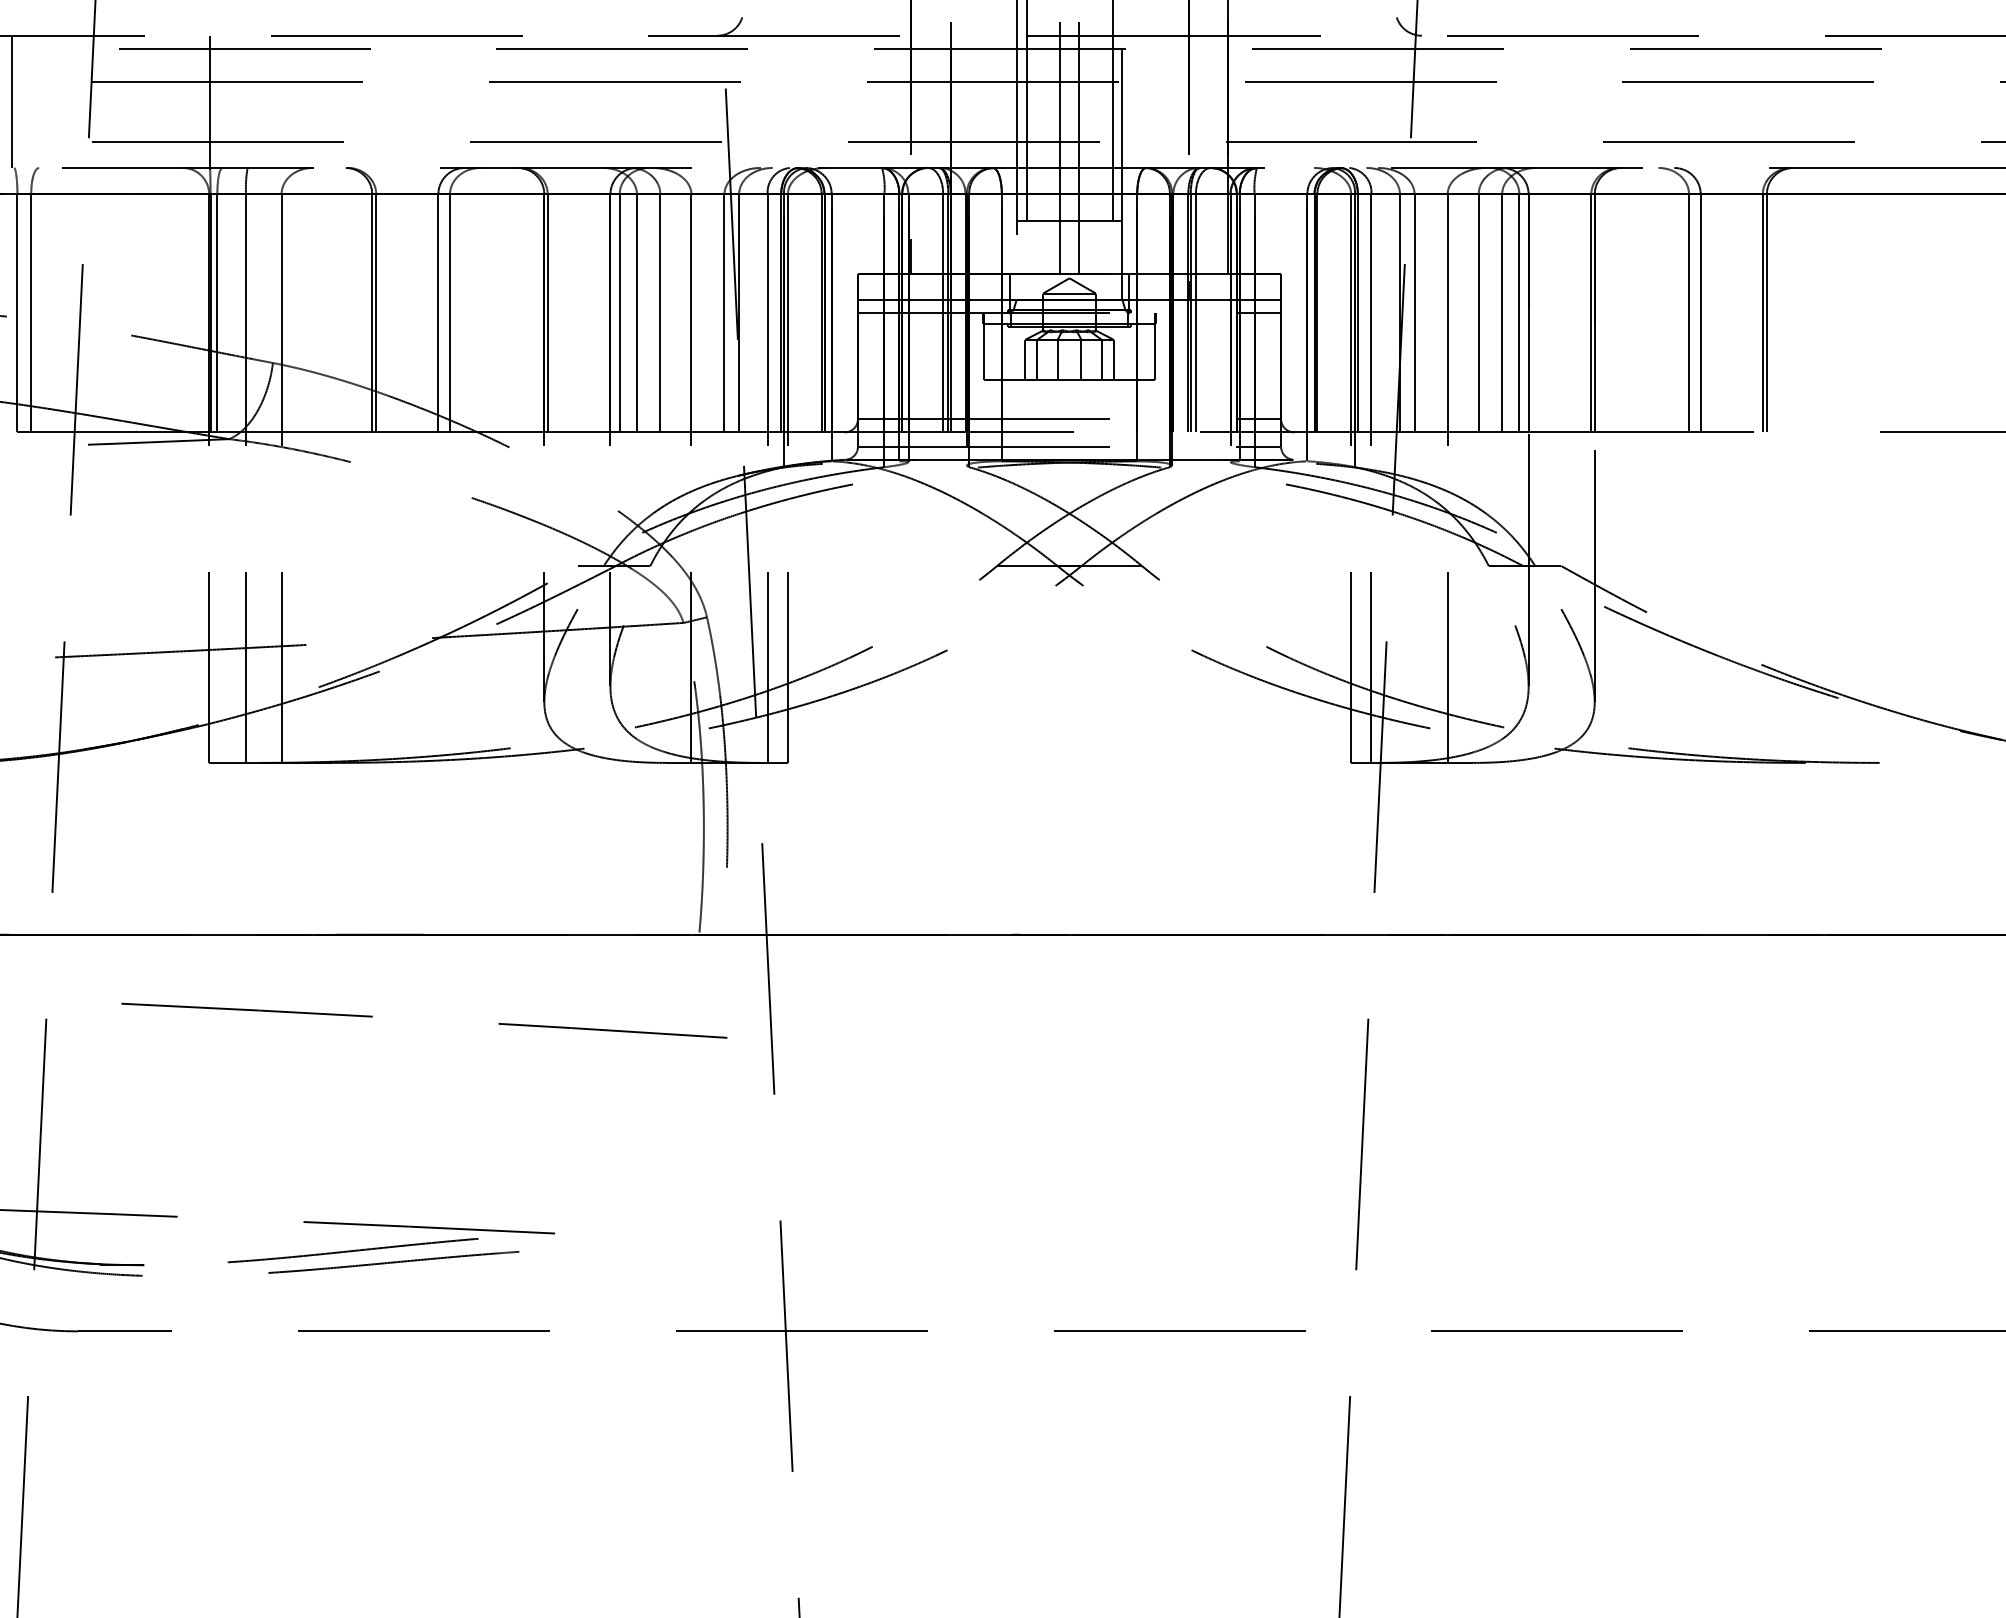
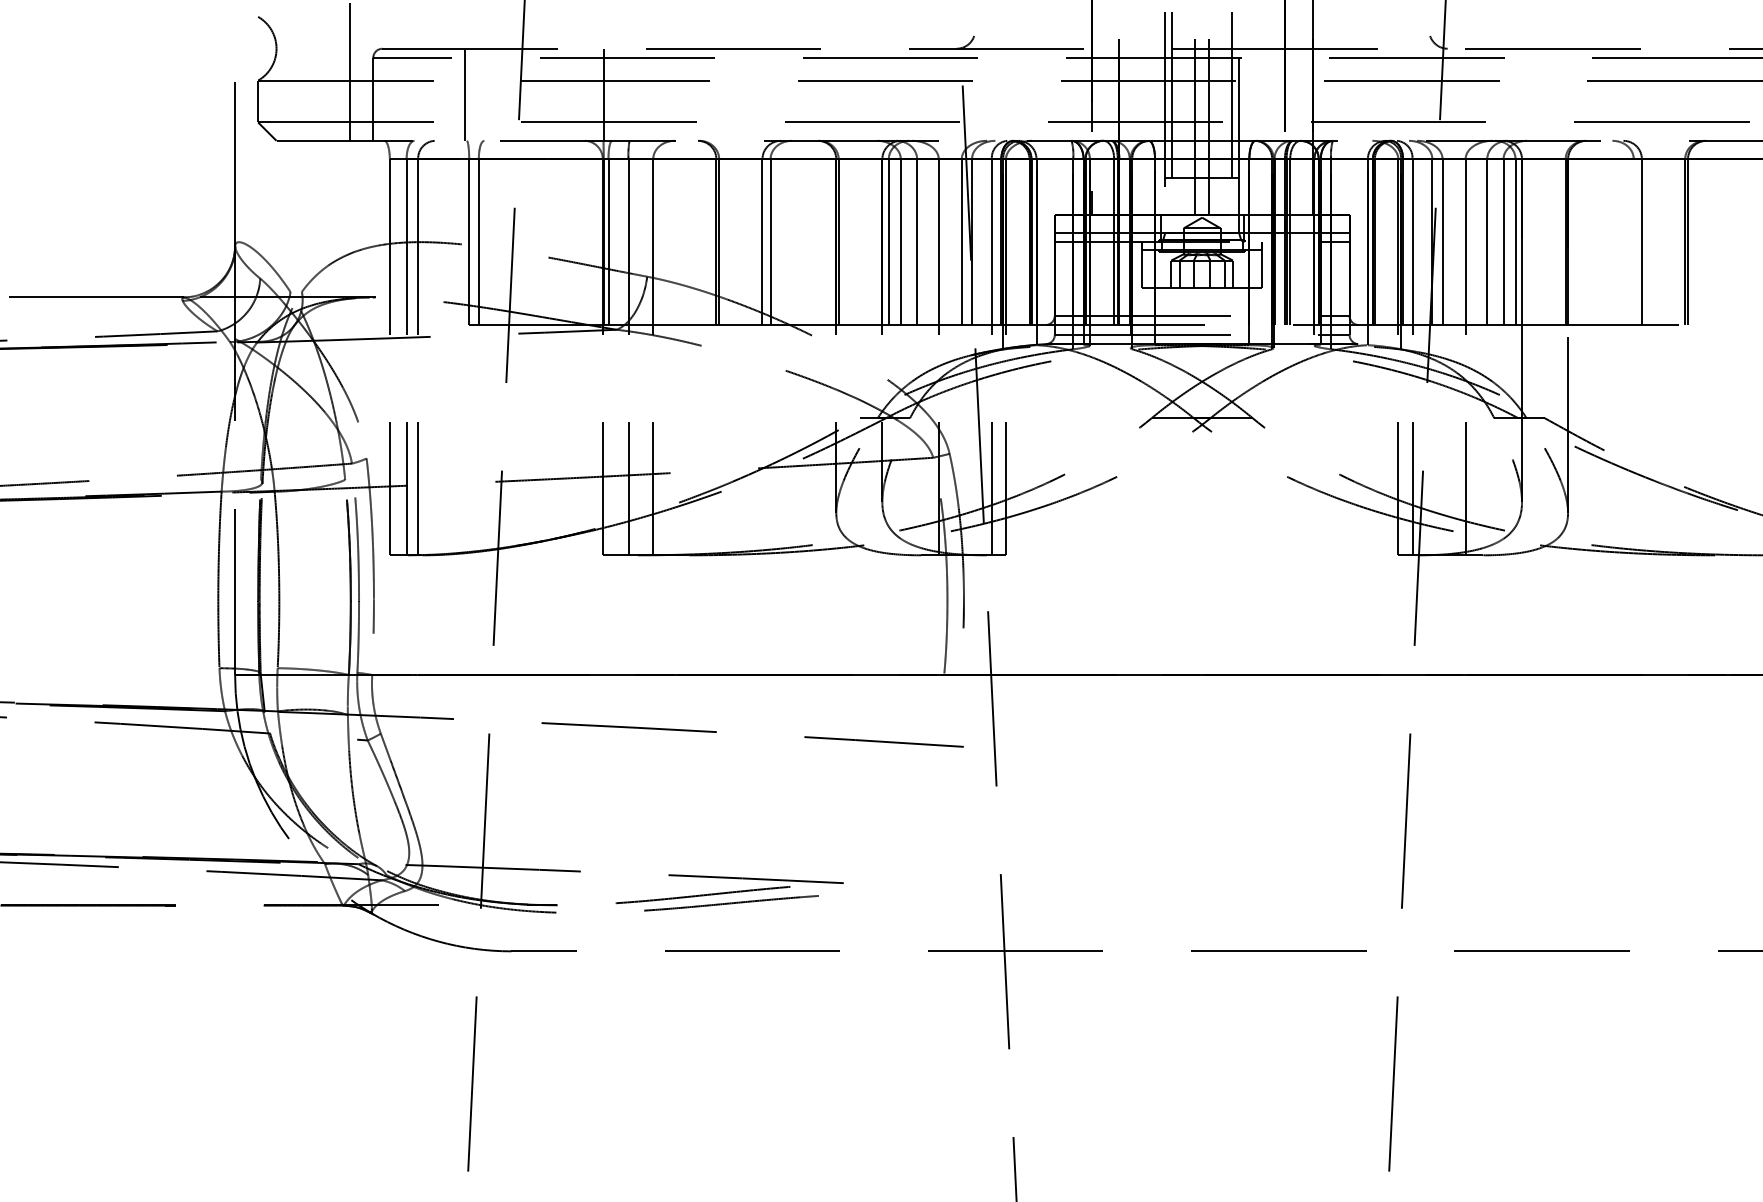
line: (1688, 313) -> (1633, 242), removed

